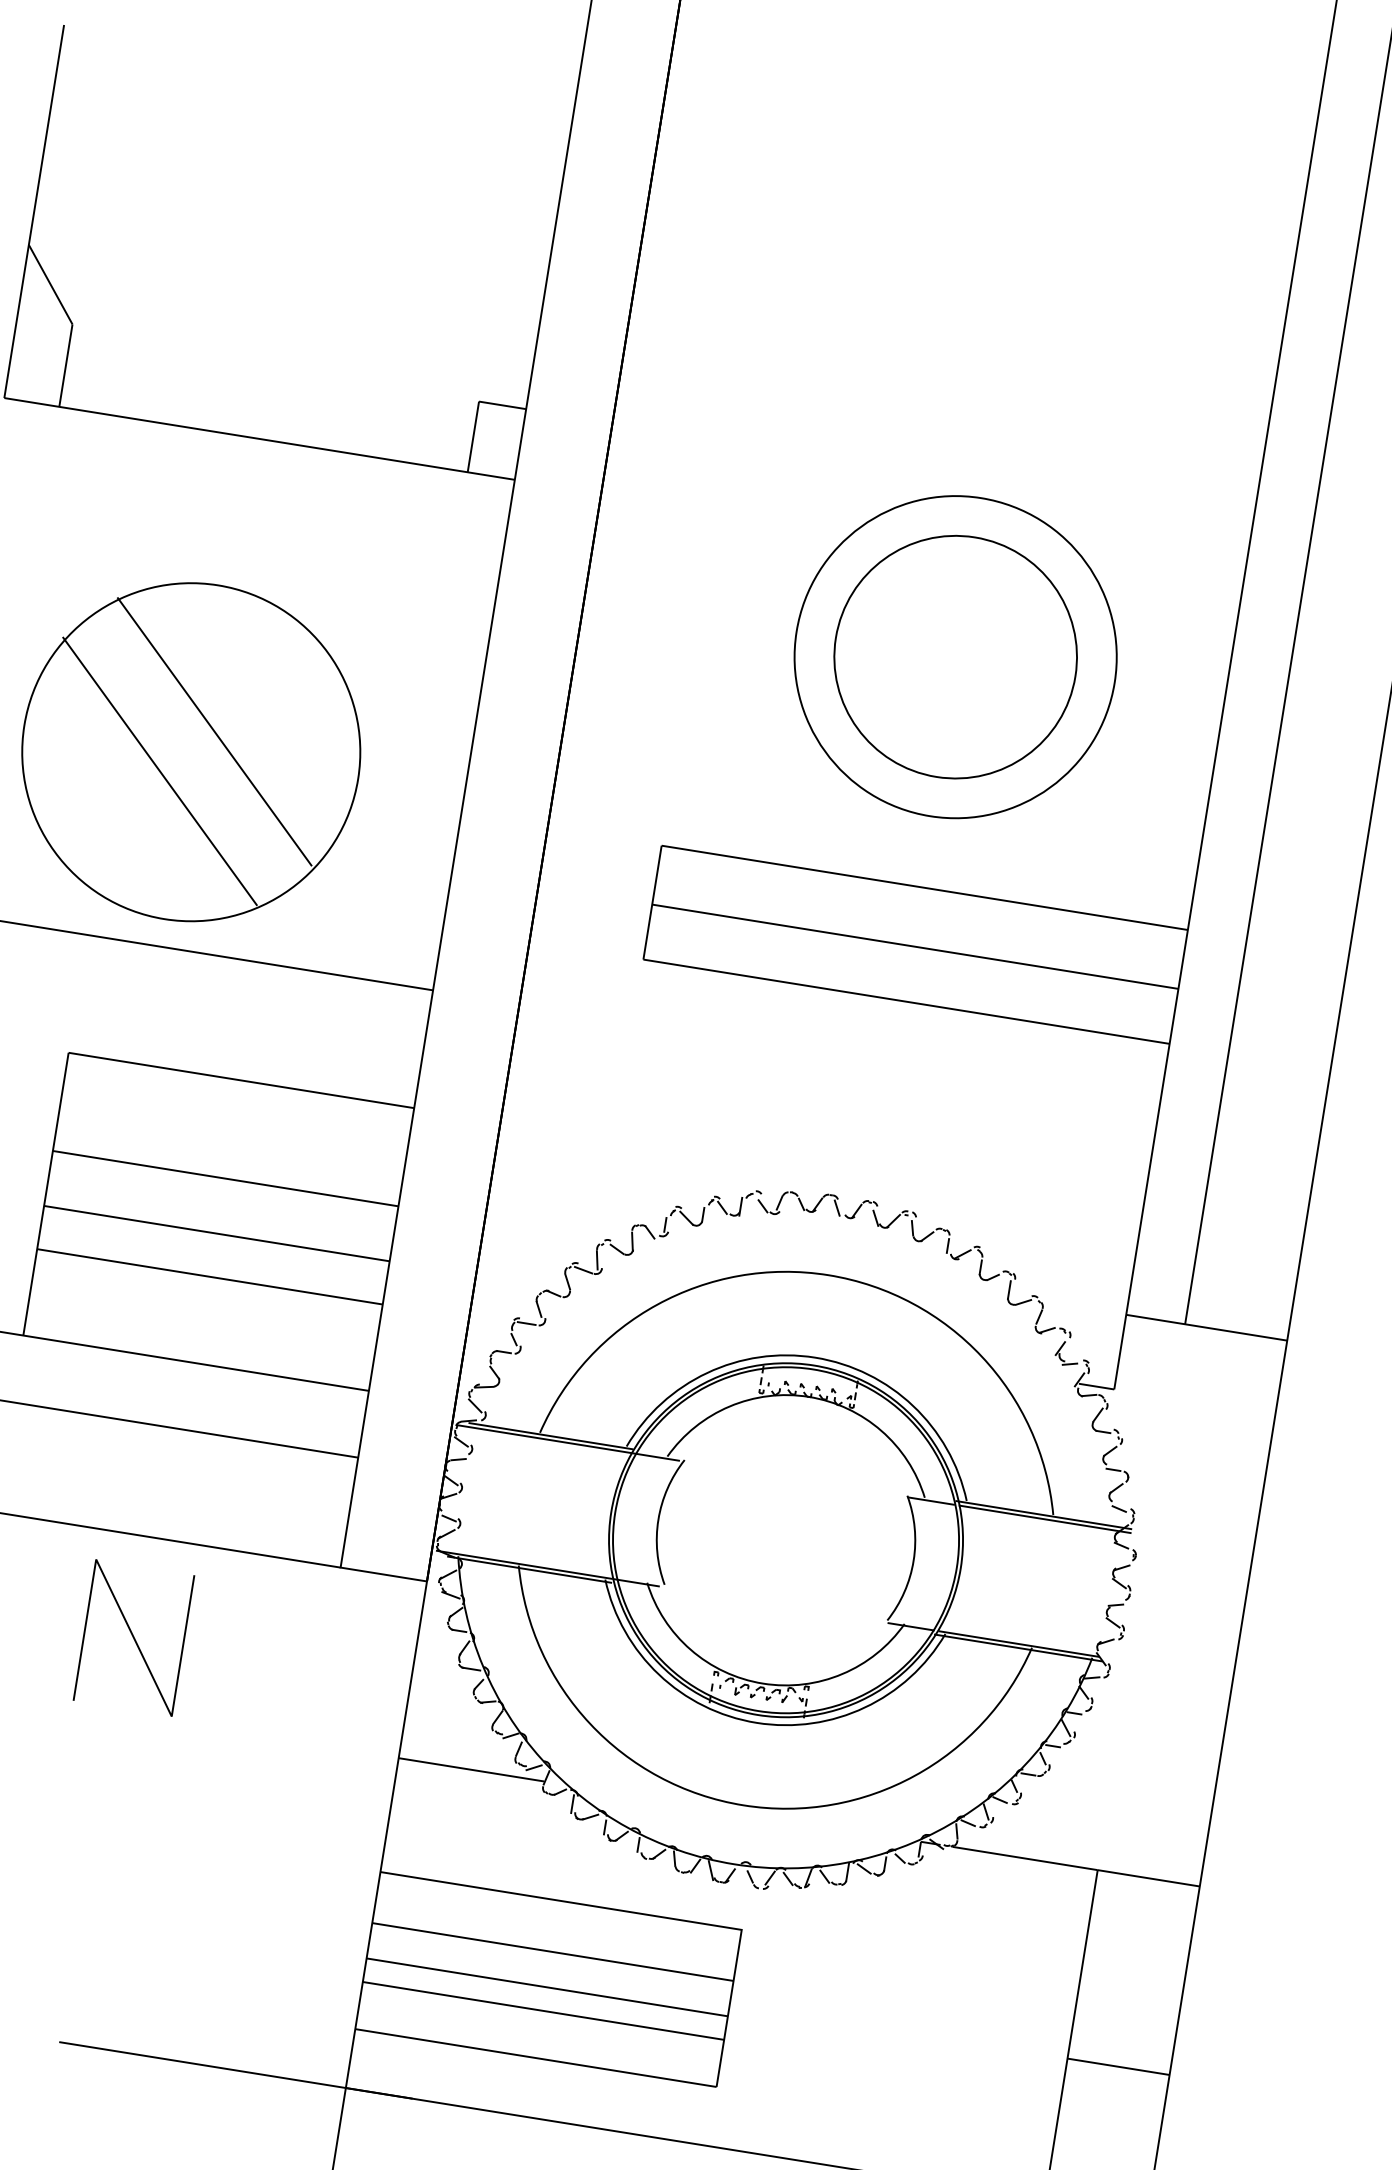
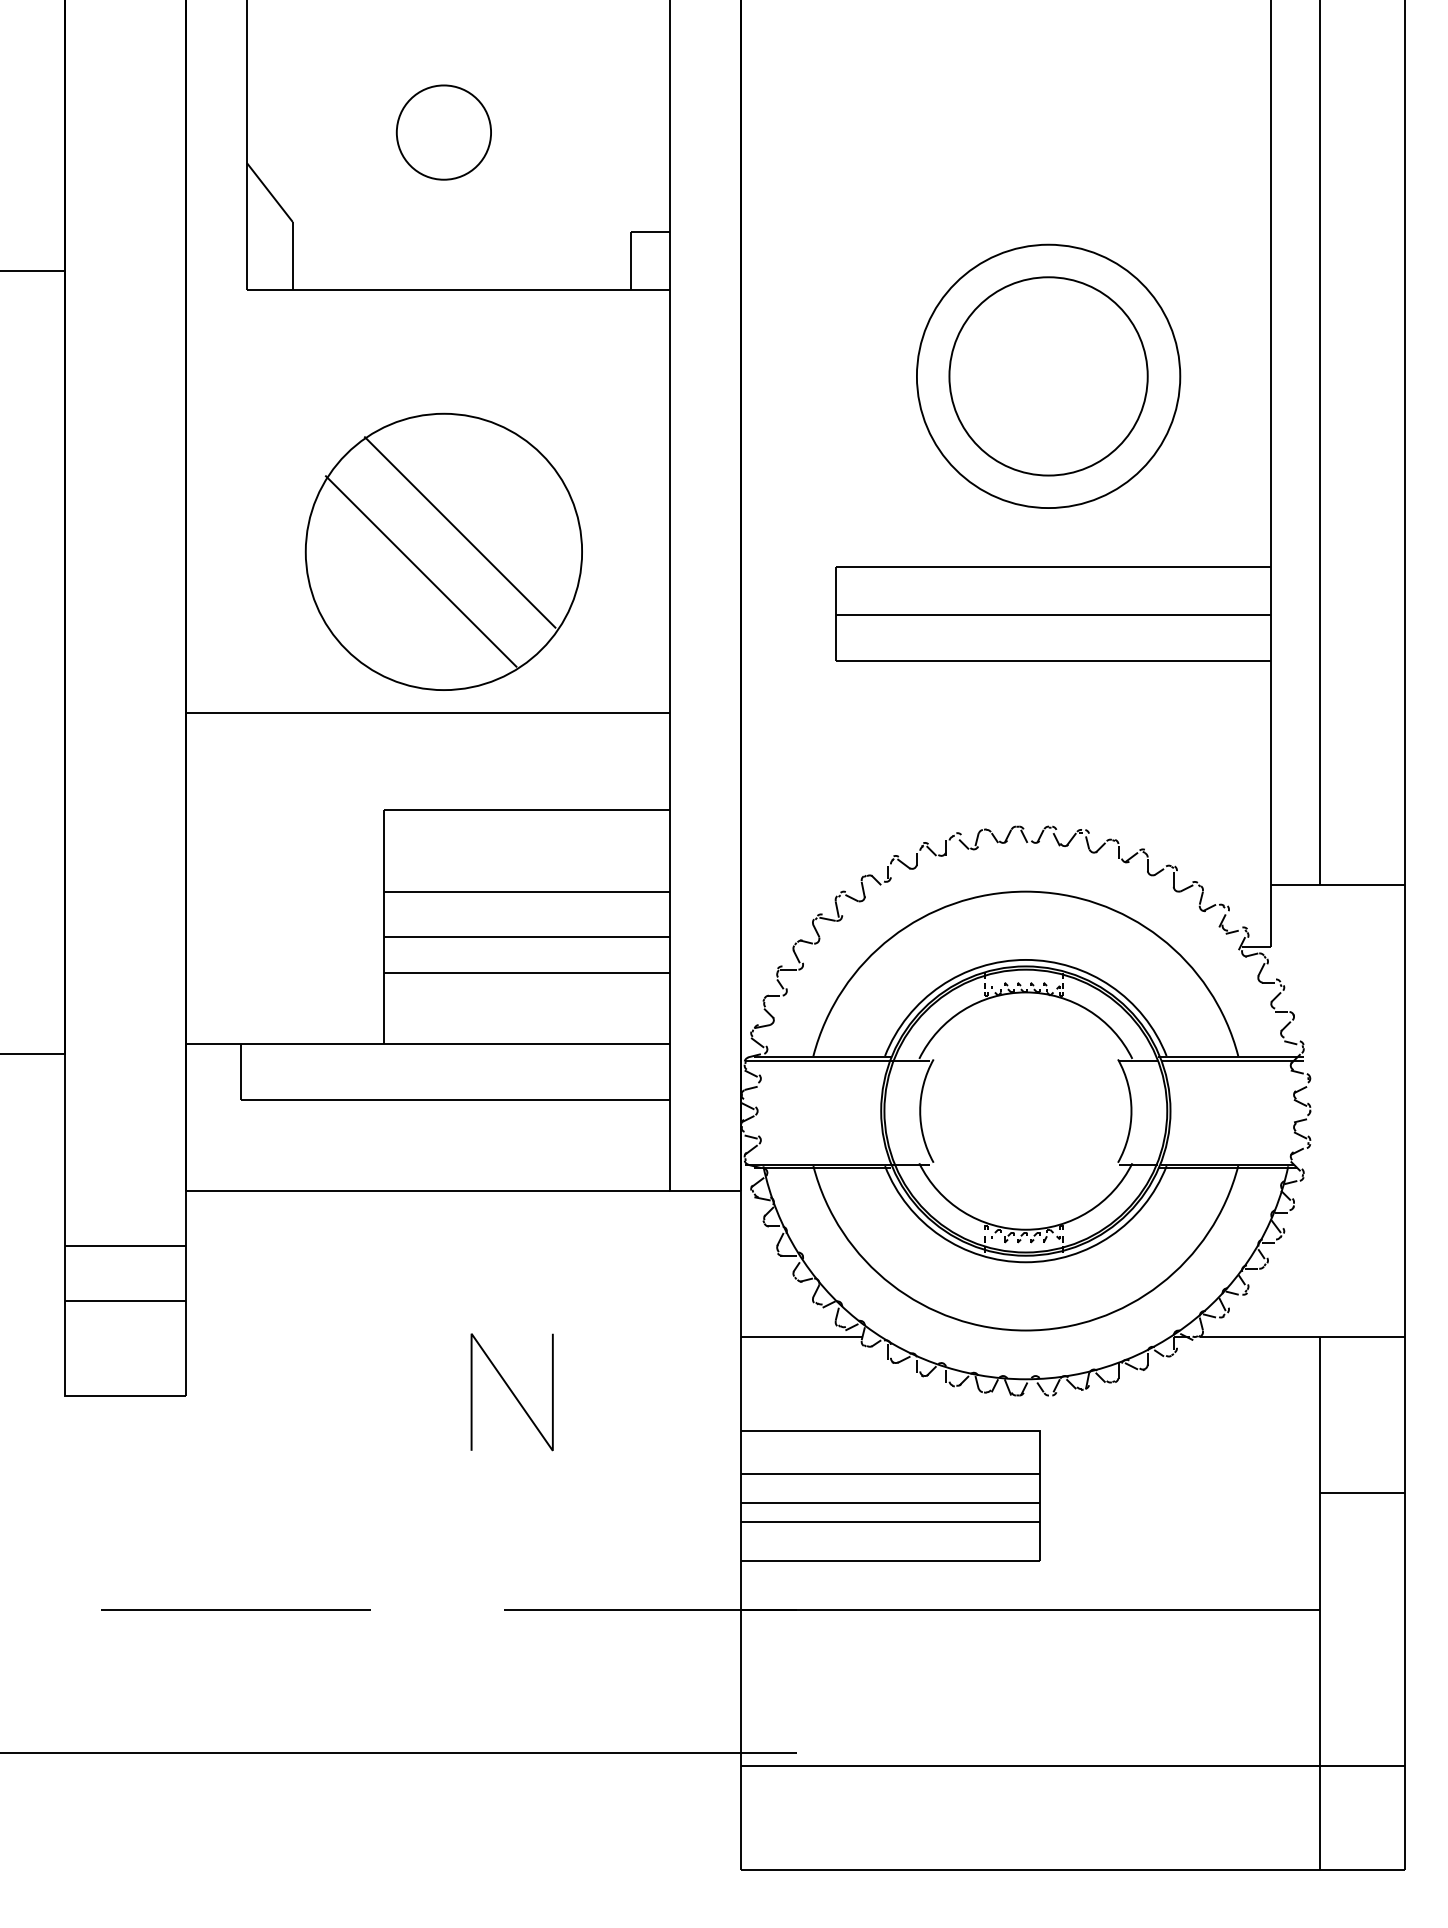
part: (271, 245) -> (443, 132), added
curve: (133, 1638) -> (511, 1392), moved

